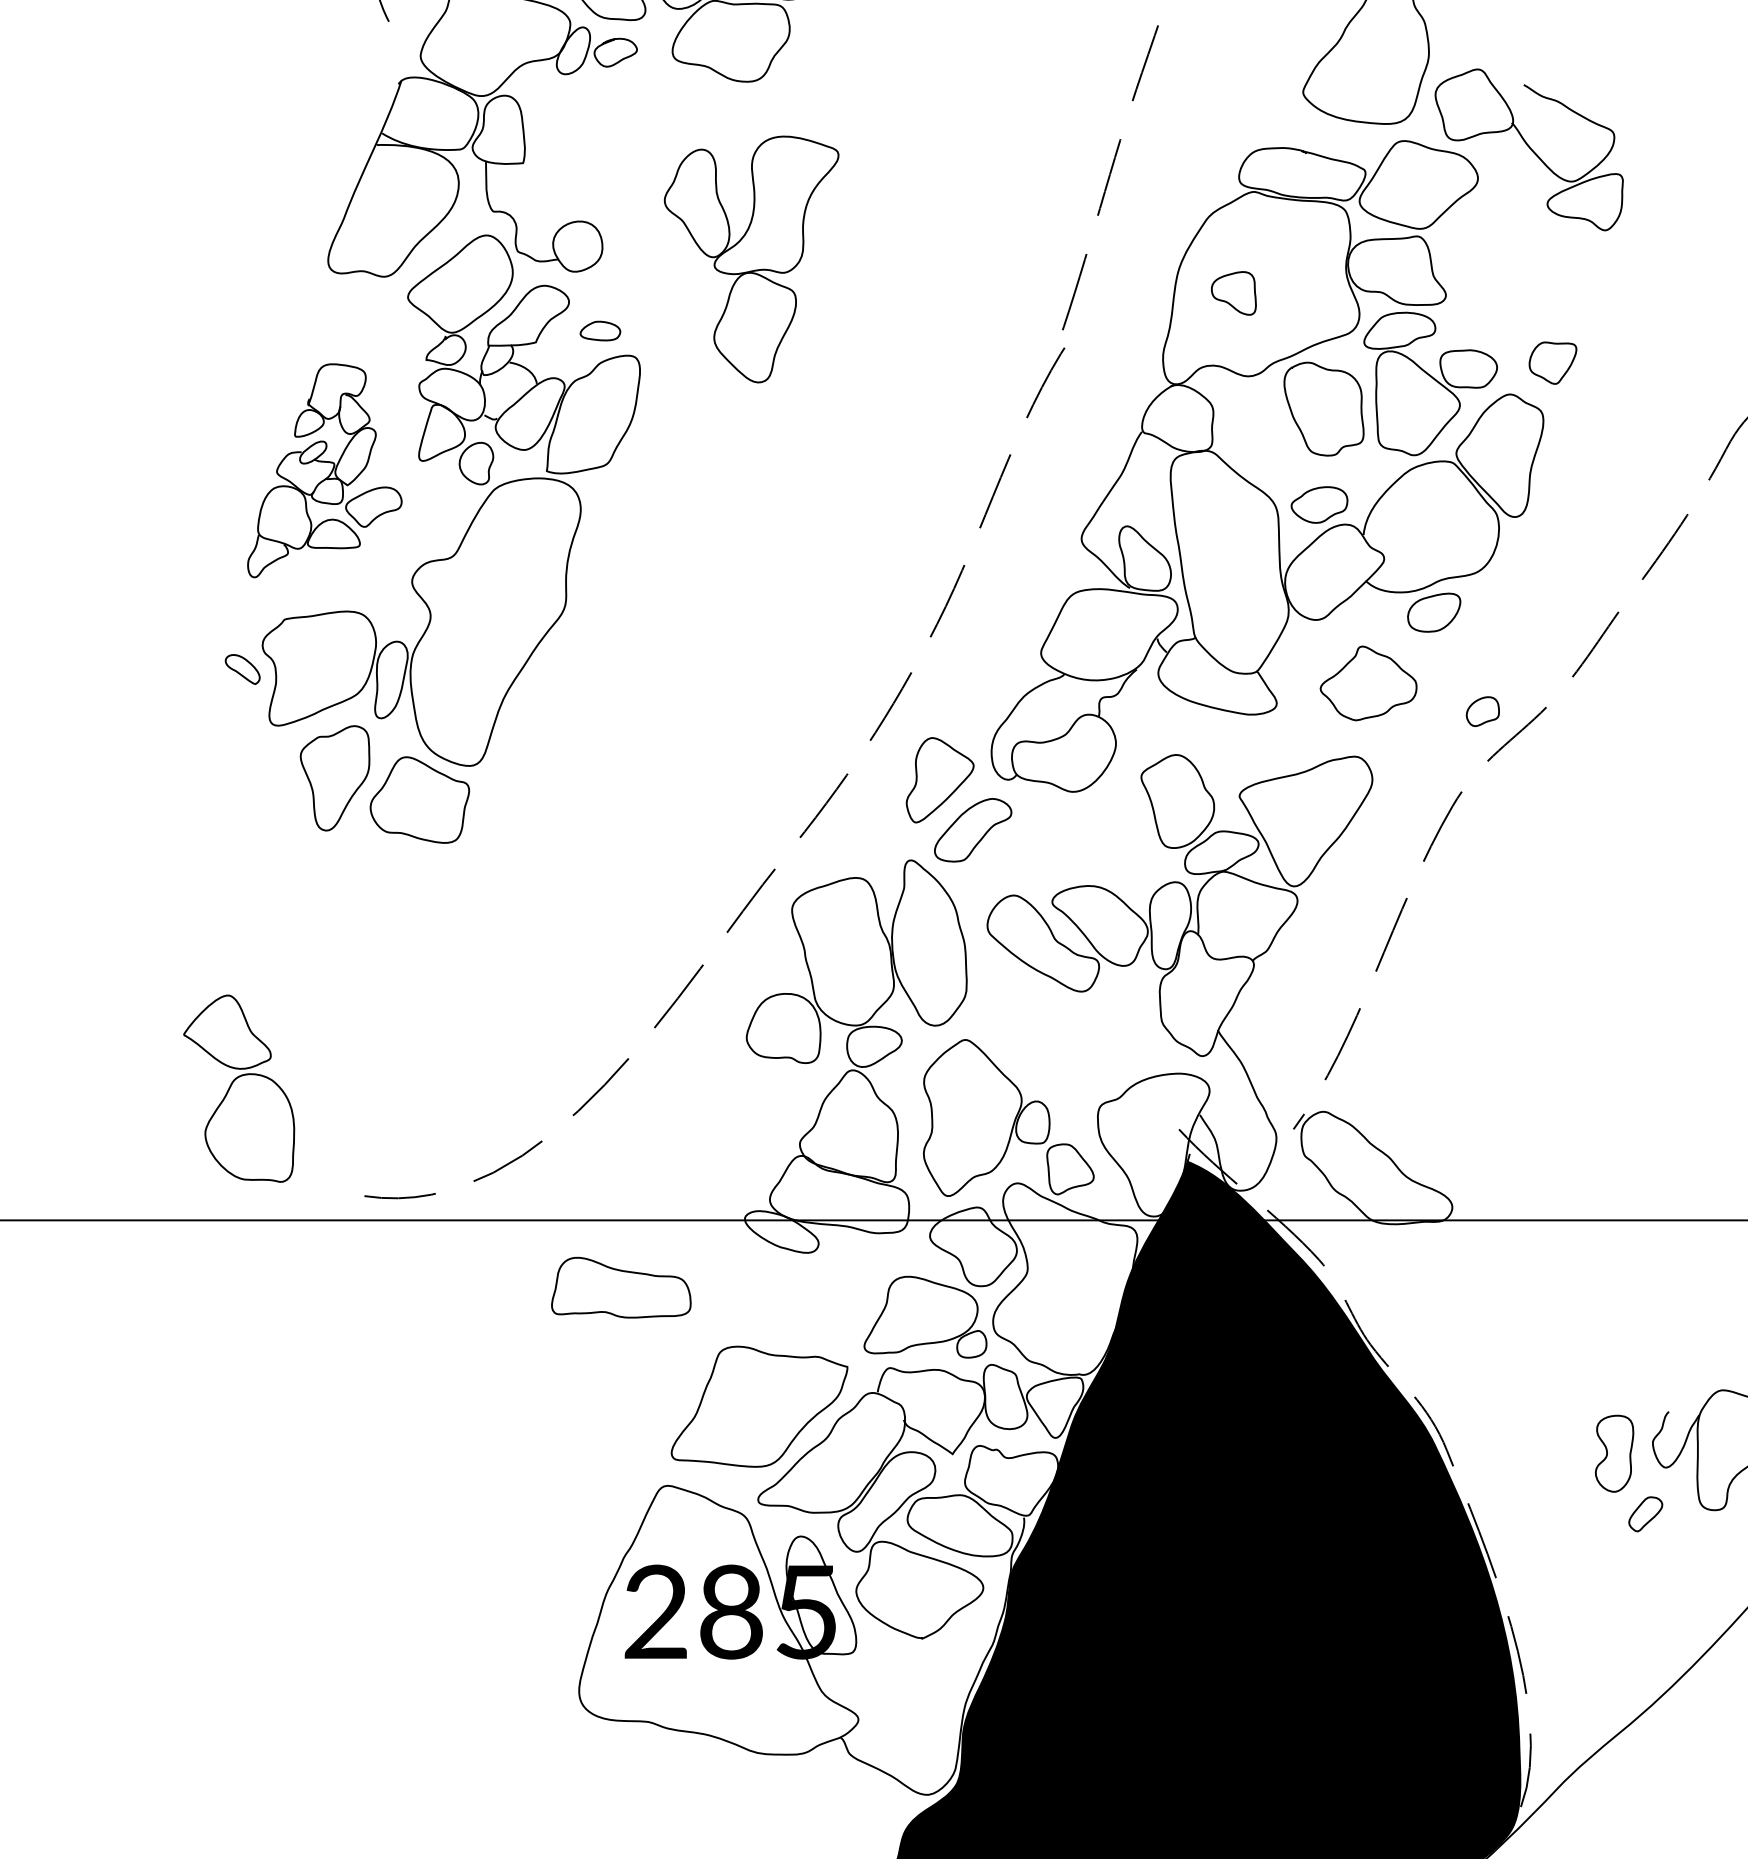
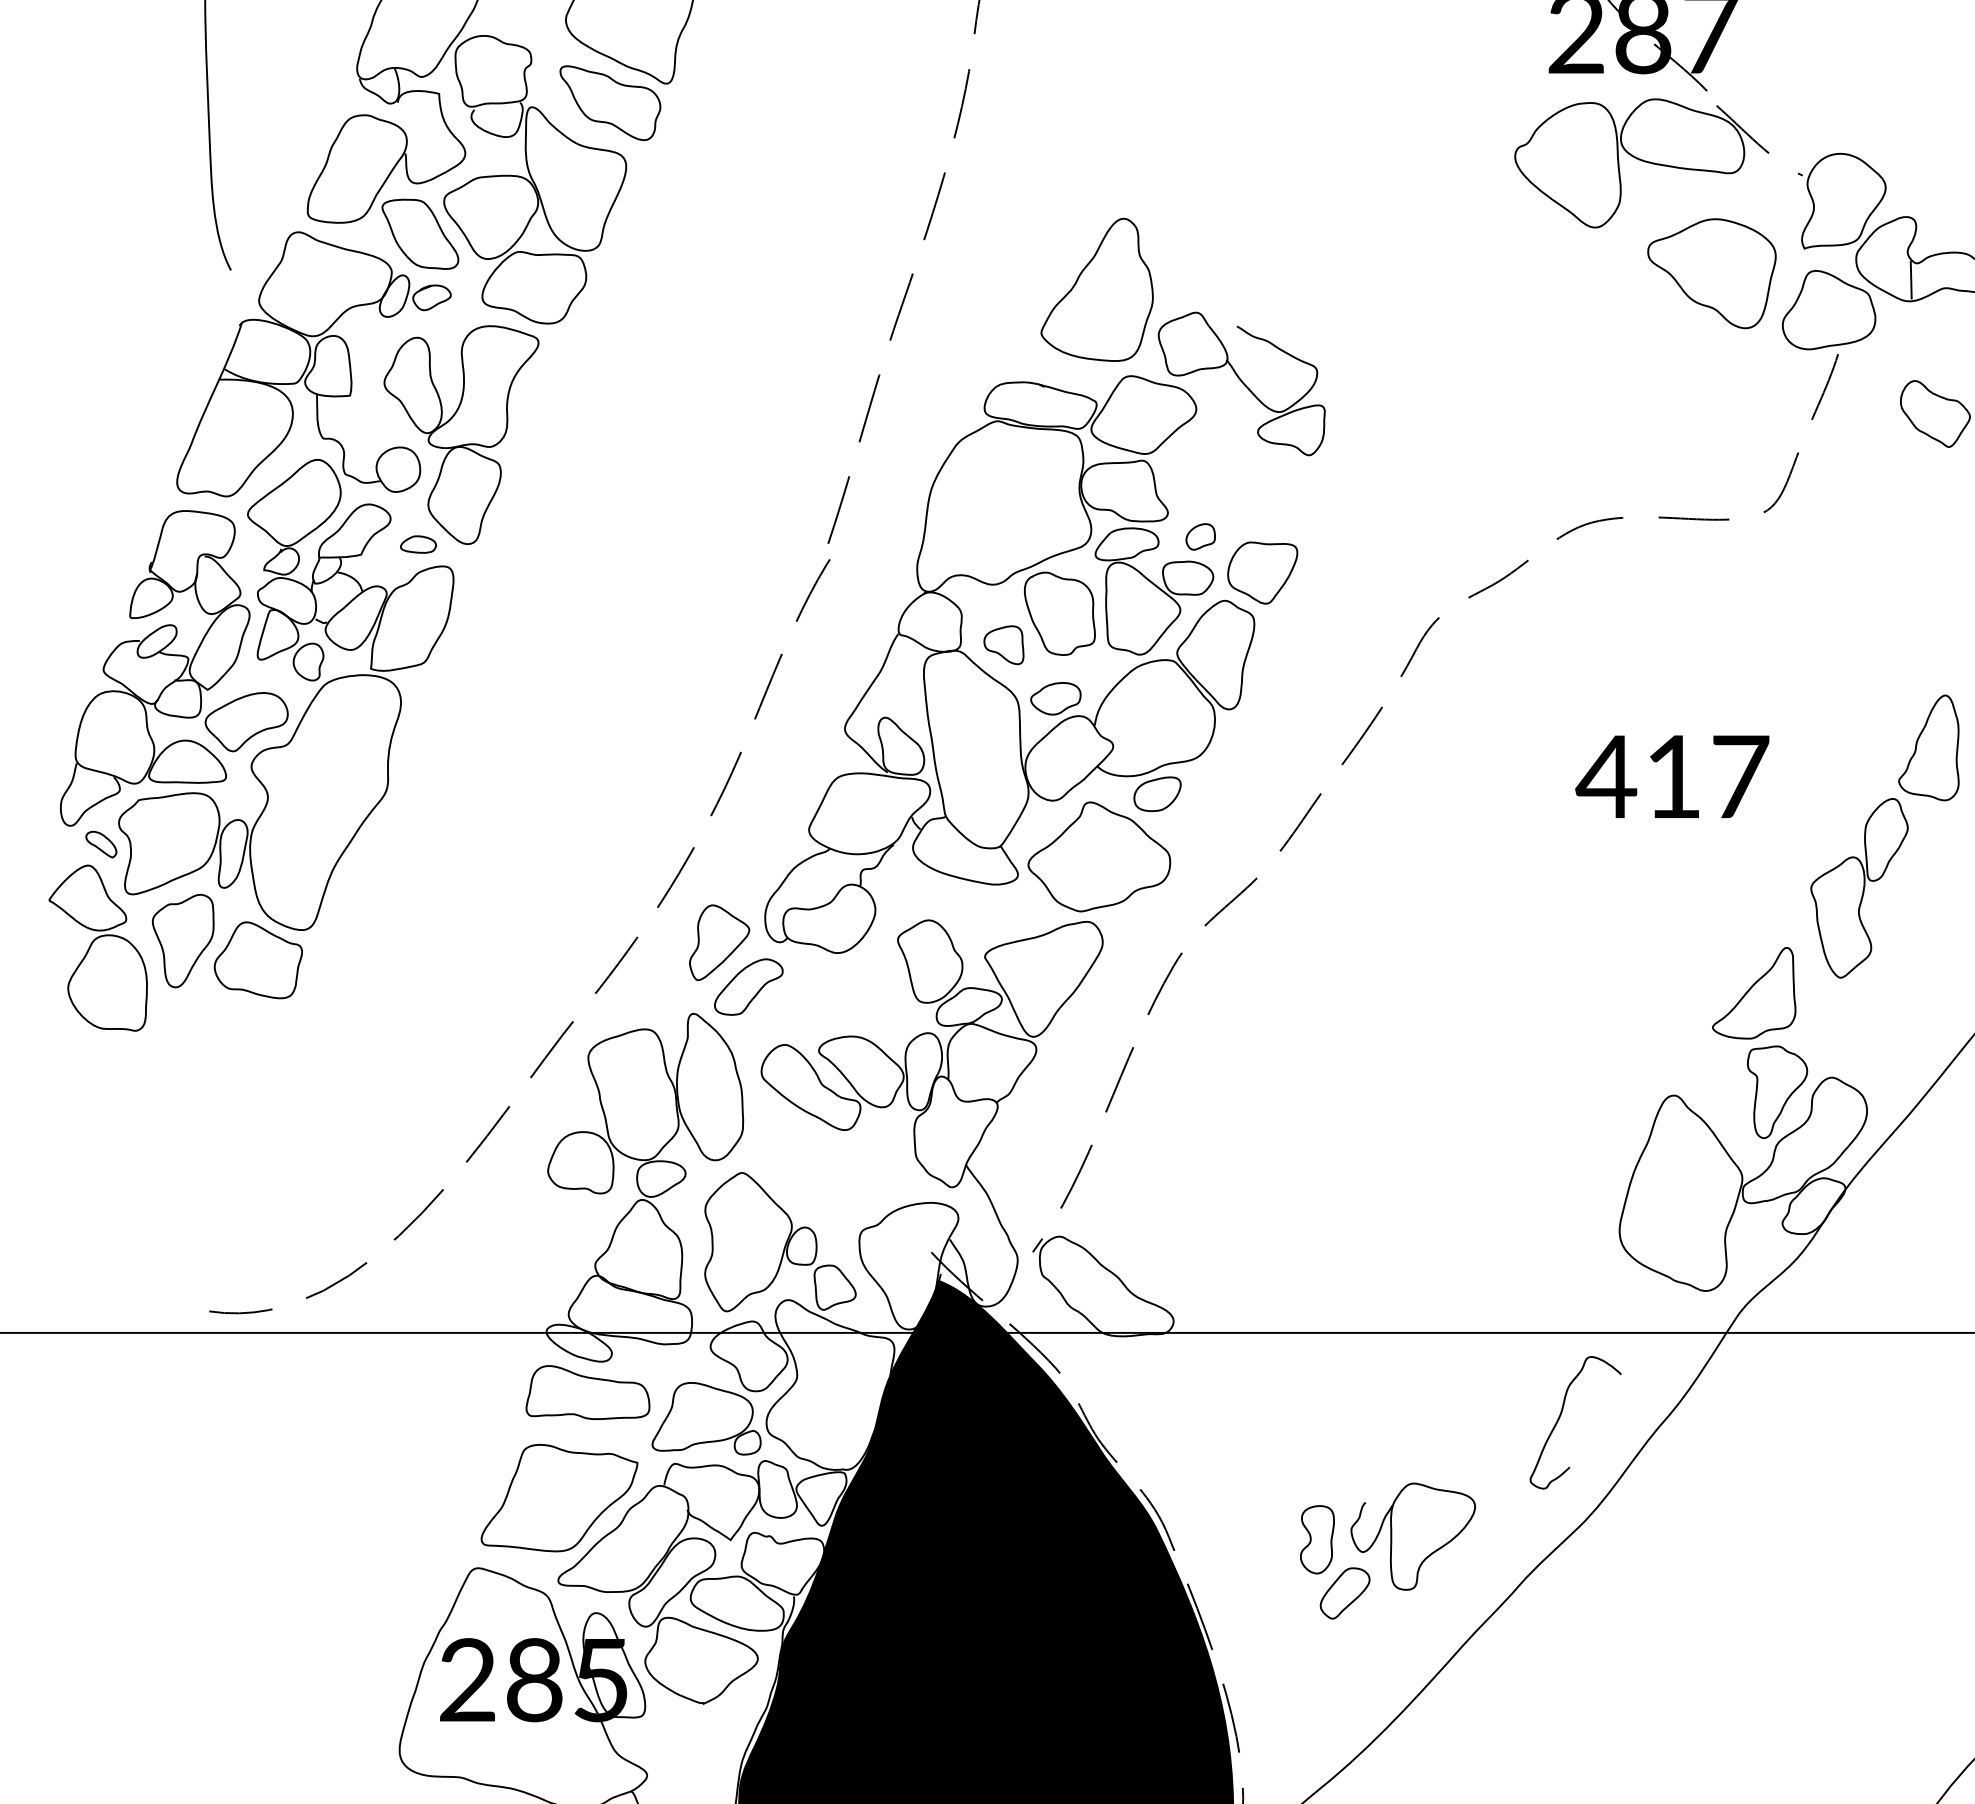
part: (751, 258) -> (461, 434), moved
part: (1233, 293) -> (1003, 645), moved
part: (1552, 362) -> (1262, 572), size x1.67
part: (324, 470) -> (173, 668), size x1.67
part: (1368, 682) -> (1099, 856), size x1.67
part: (1482, 711) -> (1200, 536), moved
part: (238, 1087) -> (97, 947), moved
part: (620, 1287) -> (587, 1392), moved
part: (1645, 1514) -> (1344, 1593), size x1.67

